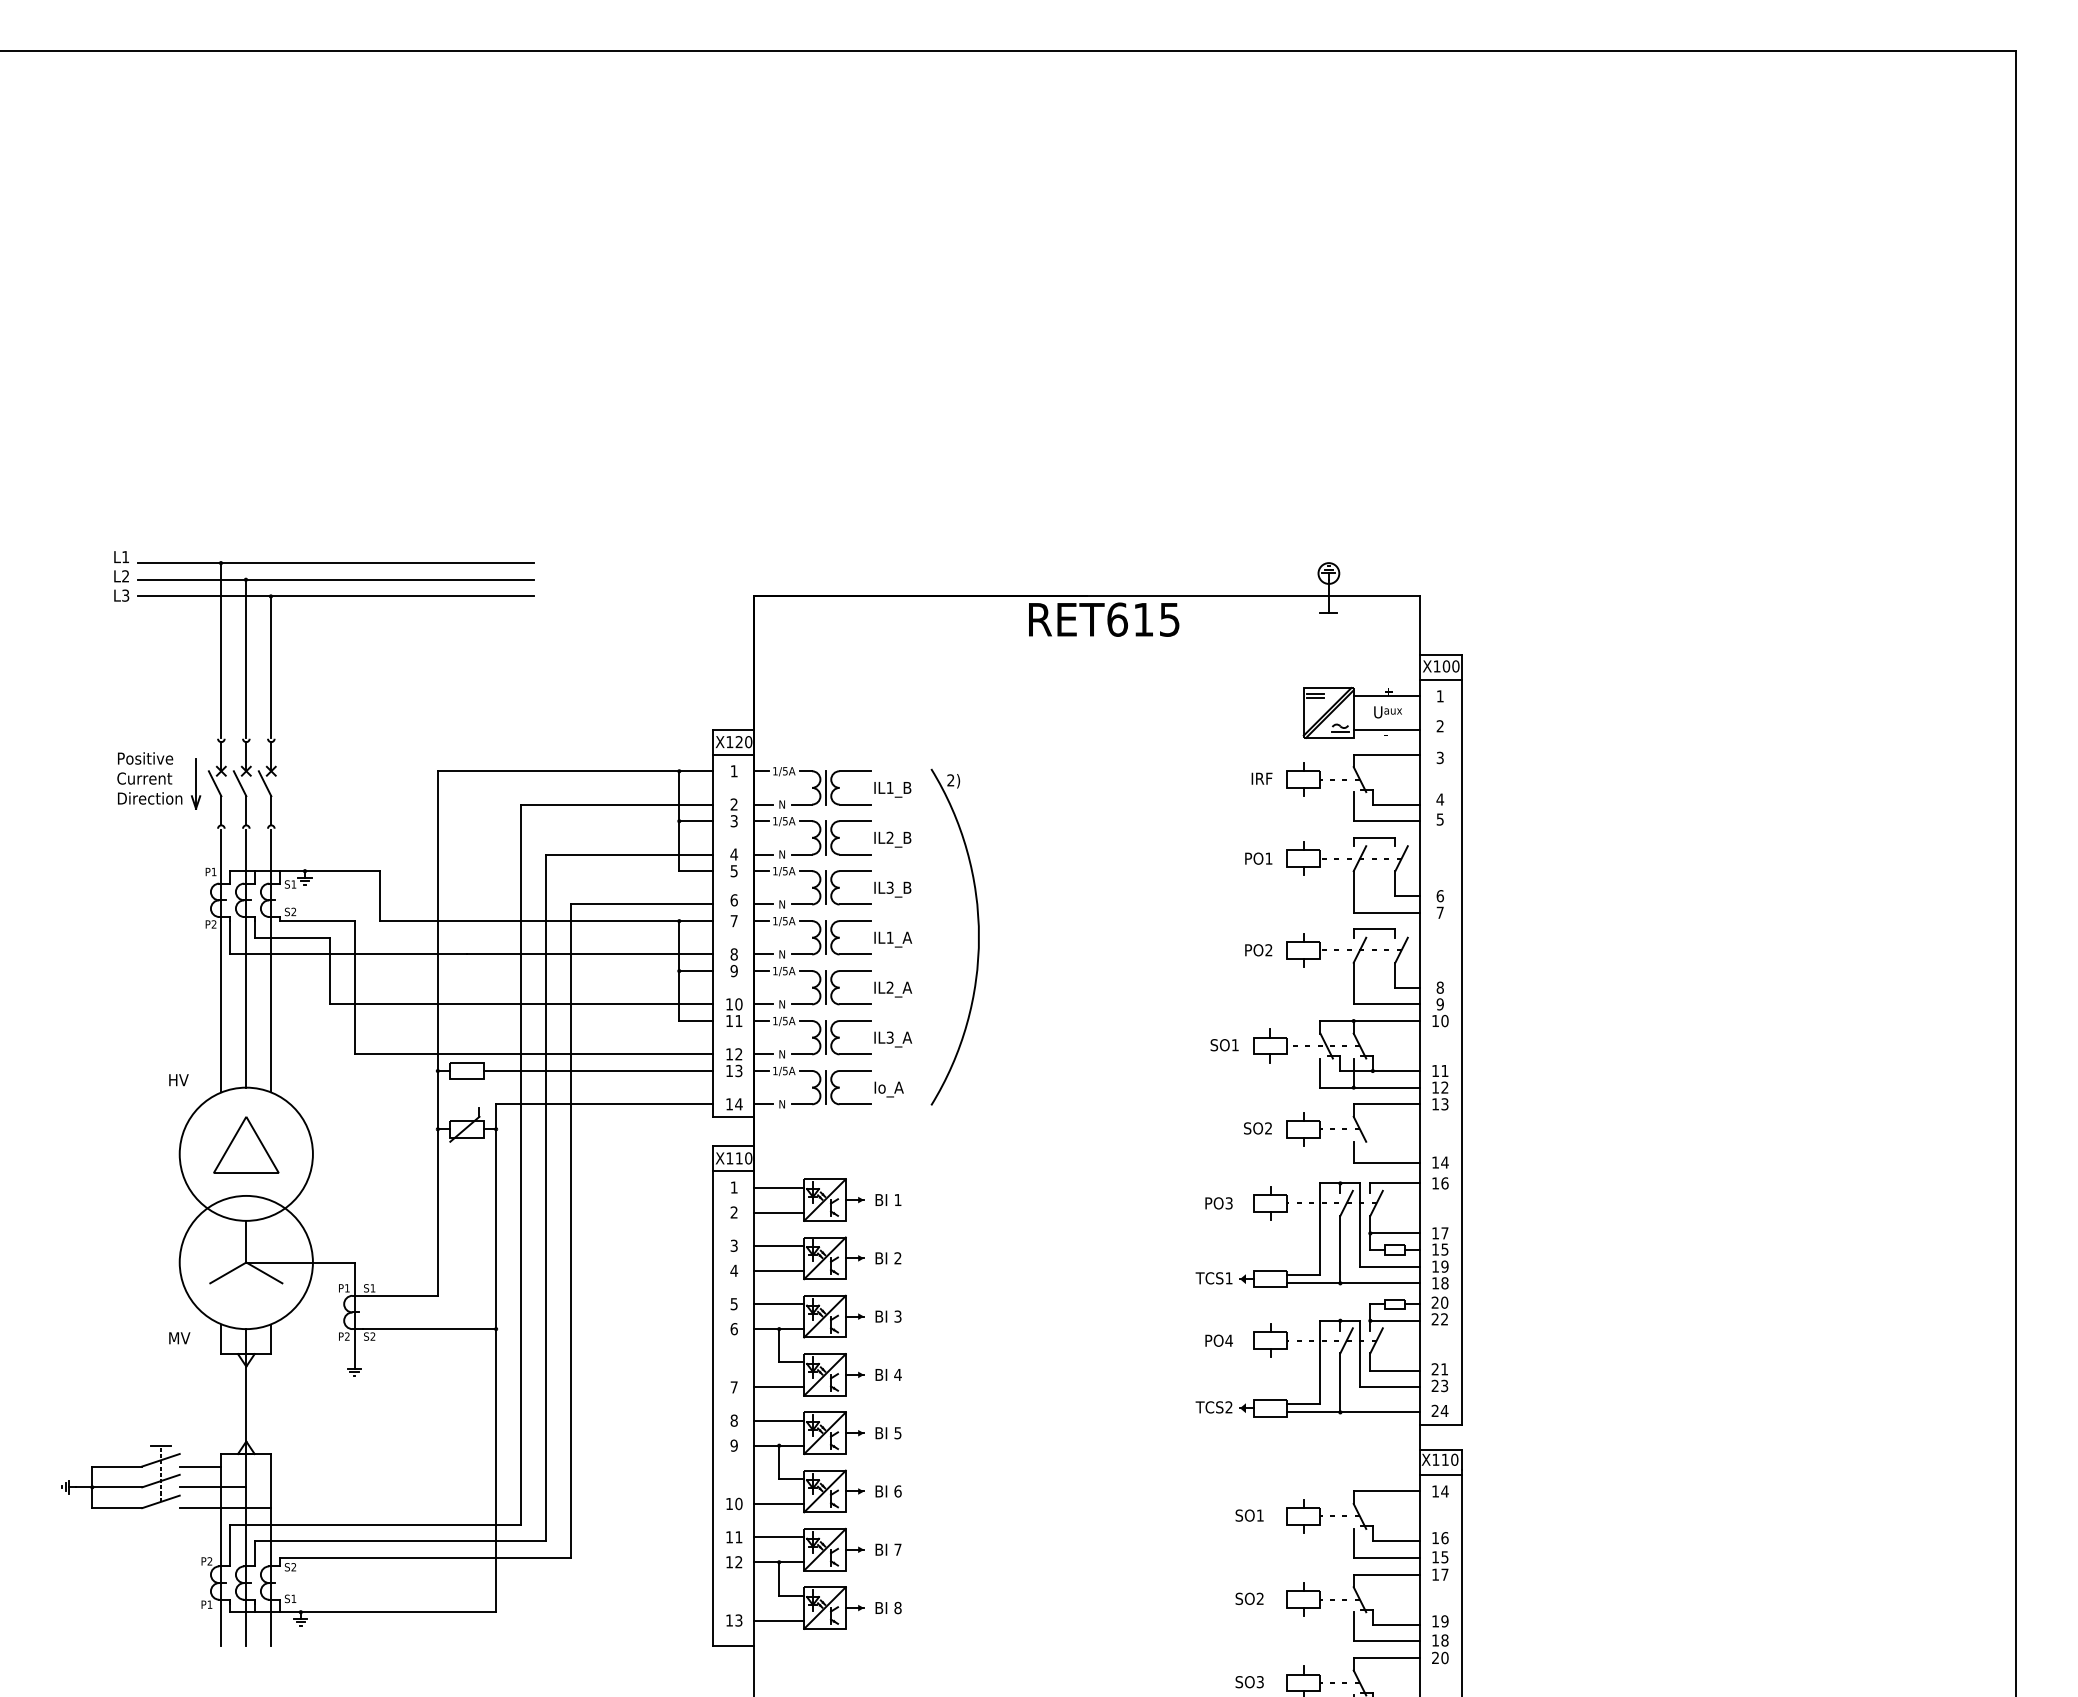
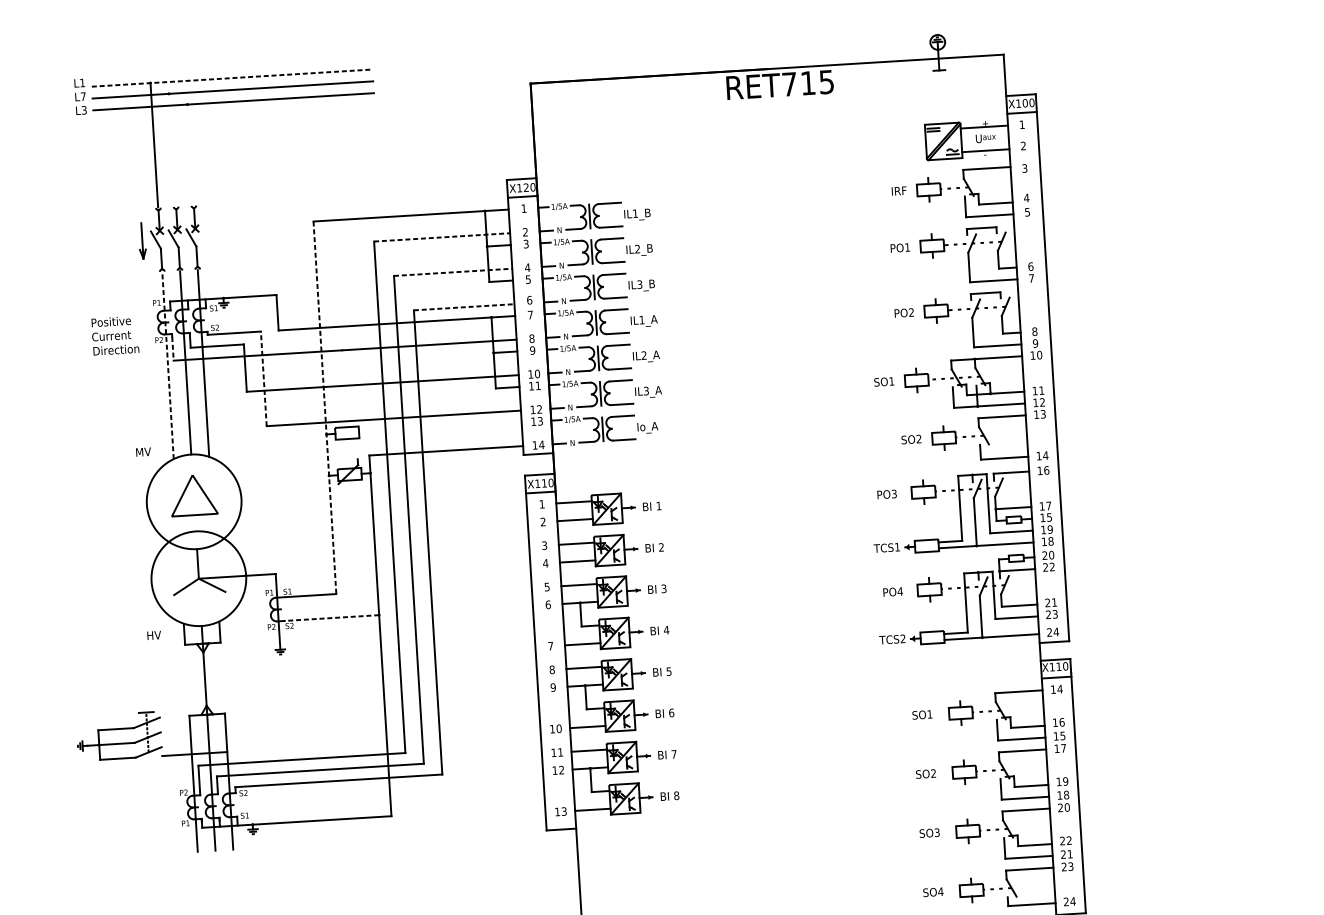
line: (336, 563) -> (232, 78), solid -> dashed
text: (125, 576) -> (83, 96), L2 -> L7
text: (1117, 619) -> (789, 84), RET615 -> RET715
line: (246, 658) -> (172, 149), removed
line: (270, 666) -> (190, 154), removed
text: (149, 778) -> (114, 335), moved
line: (616, 804) -> (441, 237), solid -> dashed
line: (629, 854) -> (453, 272), solid -> dashed
line: (641, 904) -> (463, 307), solid -> dashed
part: (978, 936) -> (704, 315), removed
line: (229, 937) -> (172, 348), solid -> dashed
line: (221, 960) -> (168, 365), solid -> dashed
line: (354, 987) -> (263, 378), solid -> dashed
line: (437, 1034) -> (324, 408), solid -> dashed
line: (597, 1071) -> (439, 427), removed
text: (180, 1080) -> (144, 452), HV -> MV
line: (429, 1329) -> (331, 618), solid -> dashed
text: (180, 1338) -> (155, 635), MV -> HV
line: (200, 1466) -> (175, 725), removed
line: (212, 1487) -> (184, 739), removed

